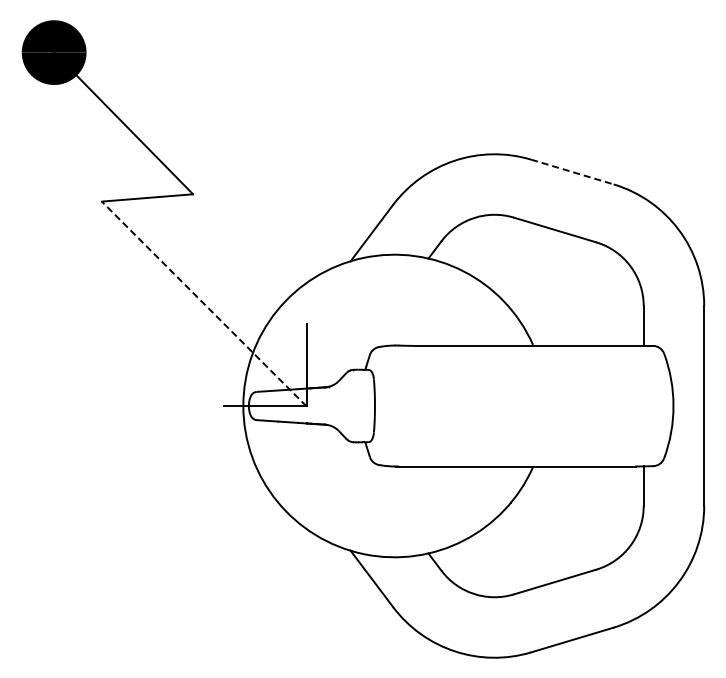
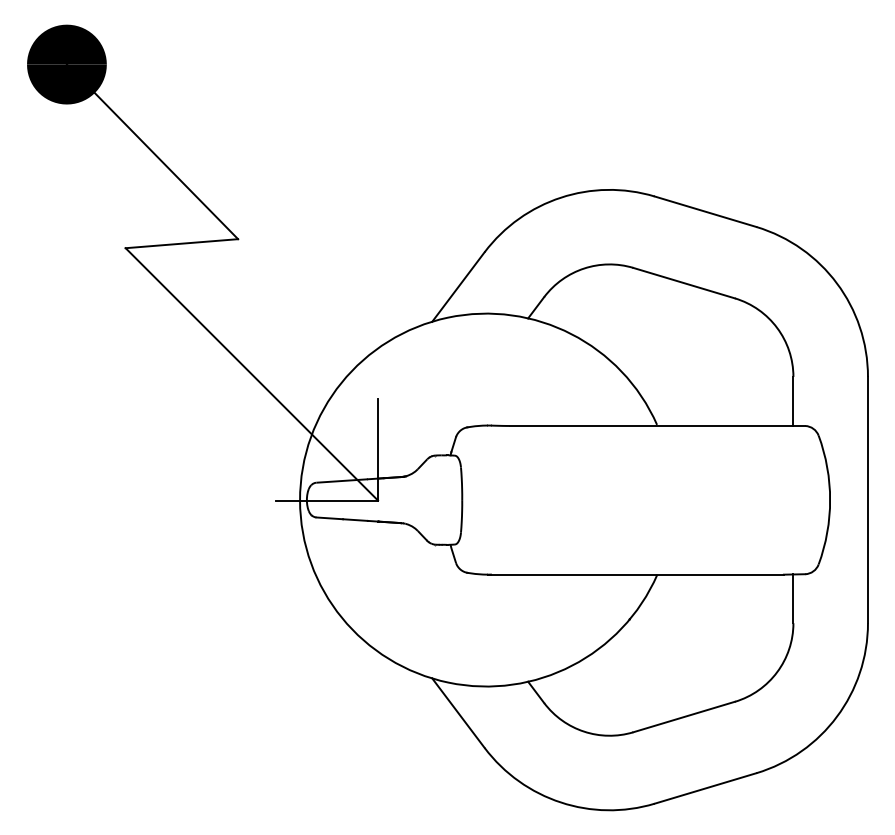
line: (572, 172) -> (705, 212), dashed -> solid
line: (204, 304) -> (252, 374), dashed -> solid

